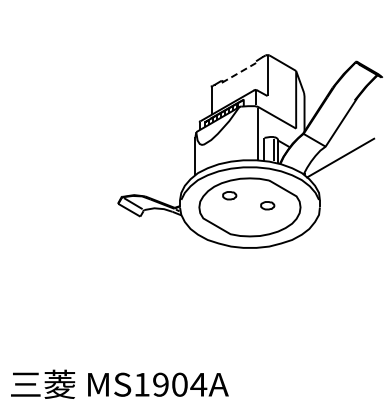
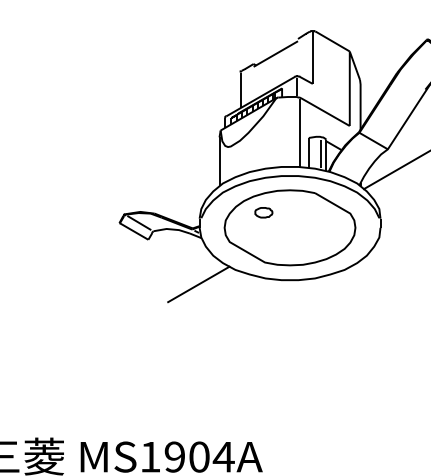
line: (238, 72) -> (275, 53), dashed -> solid
part: (267, 205) -> (312, 225), removed
line: (179, 250) -> (198, 283), added

